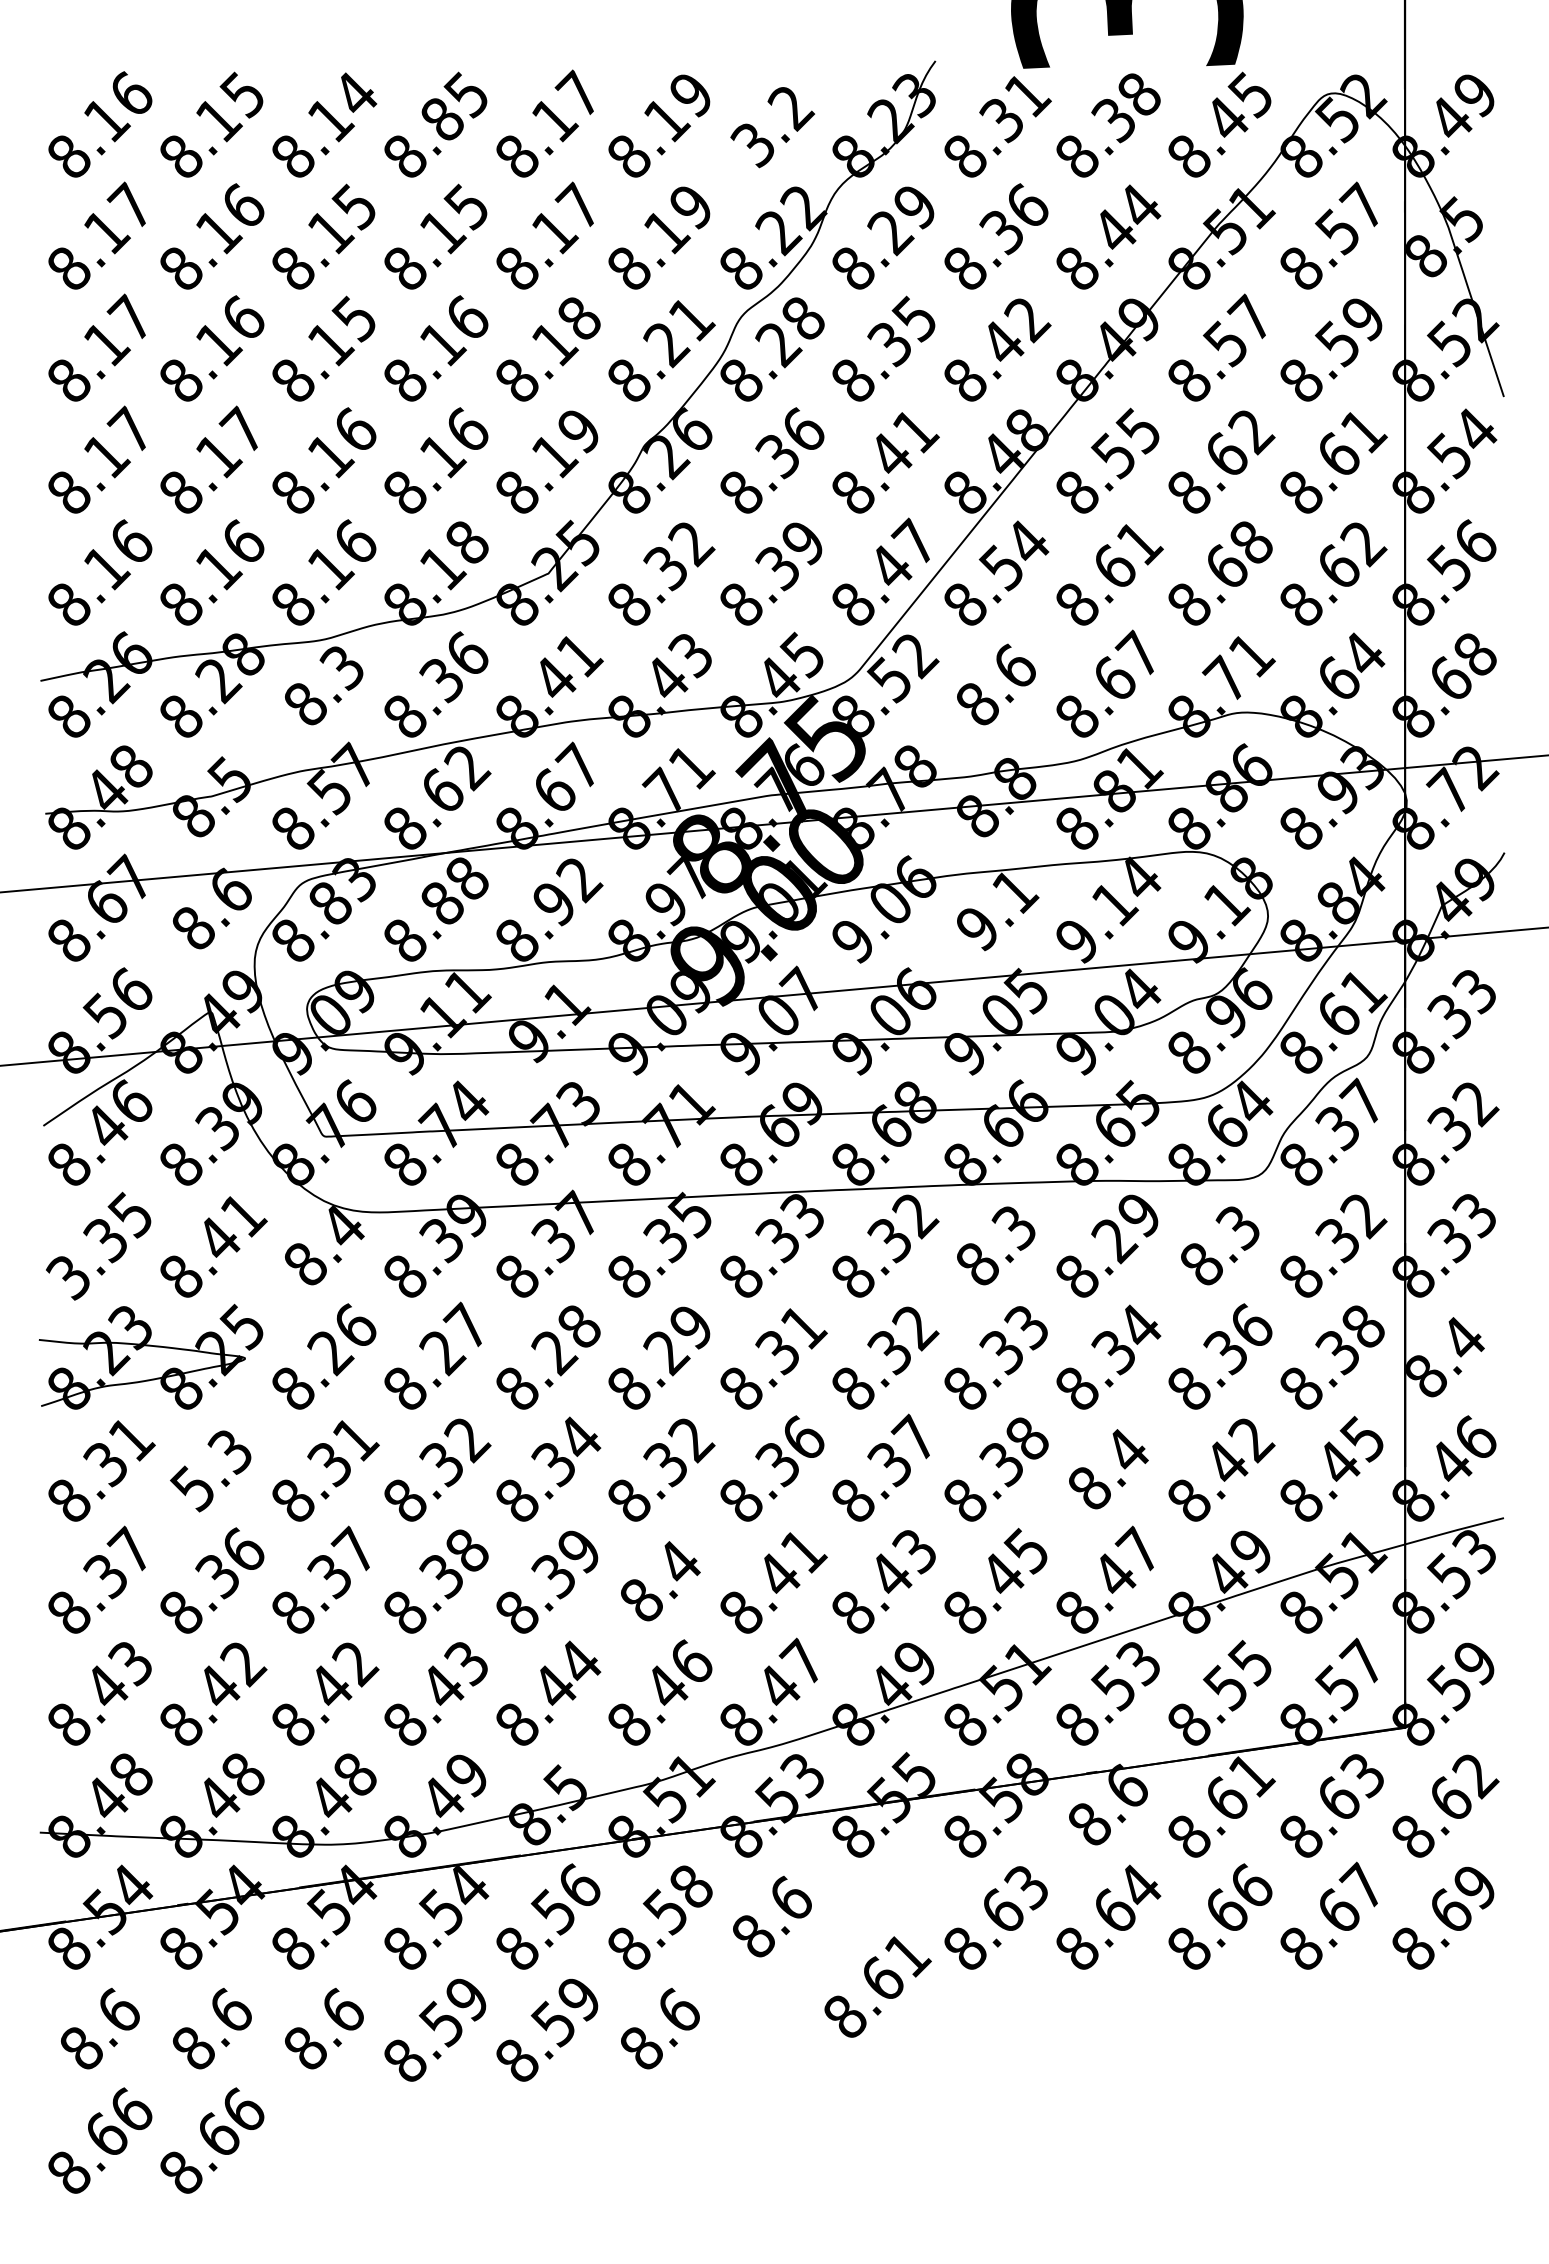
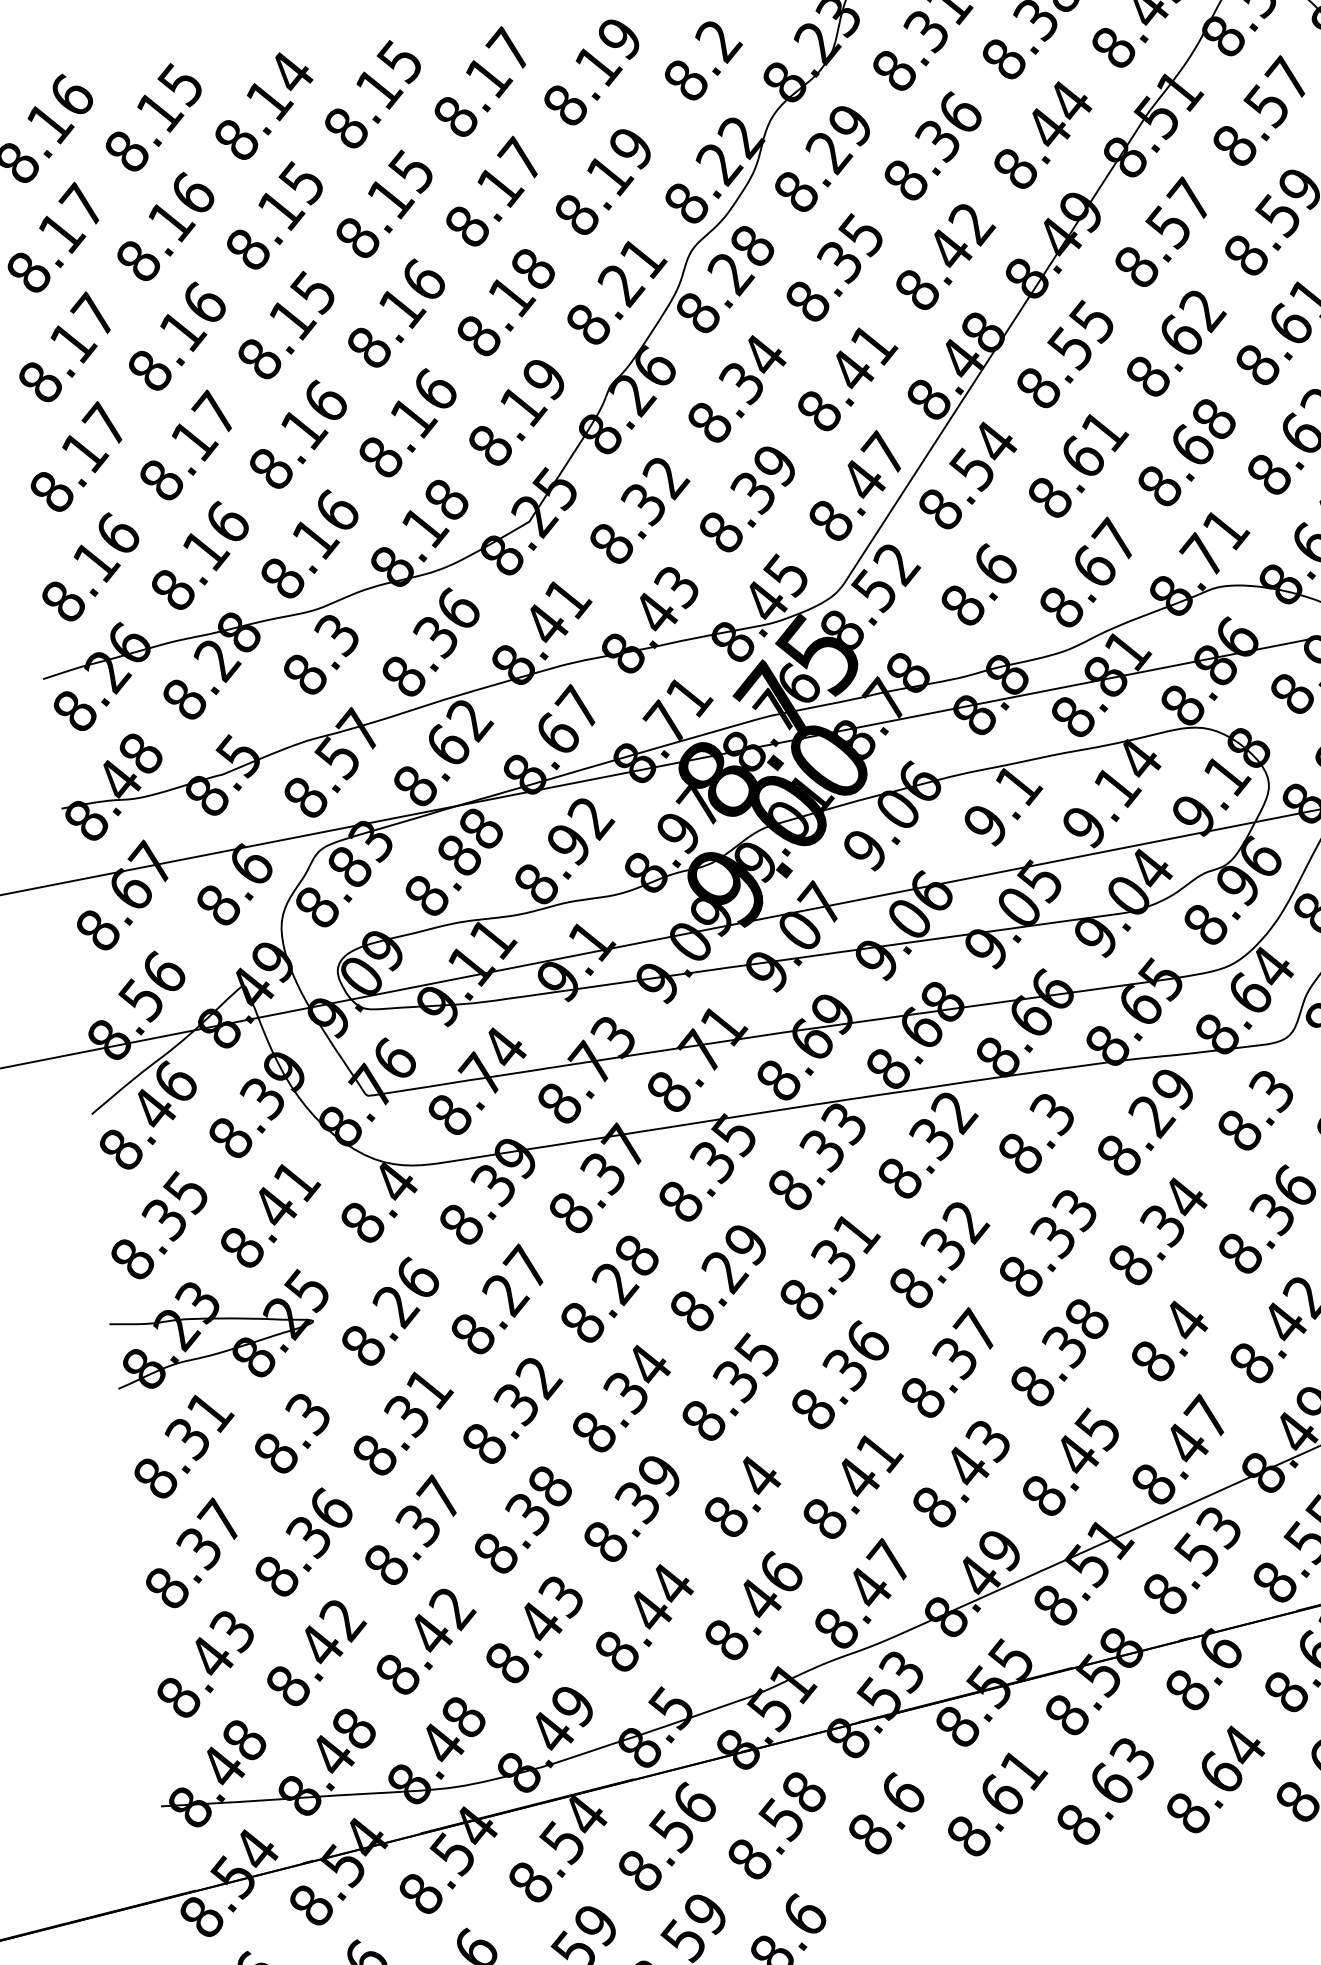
text: (443, 120) -> (379, 89), 8.85 -> 8.15
text: (752, 145) -> (684, 81), 3.2 -> 8.2
text: (804, 428) -> (764, 353), 8.36 -> 8.34
text: (68, 1277) -> (131, 1260), 3.35 -> 8.35
text: (691, 1439) -> (758, 1354), 8.32 -> 8.35
text: (192, 1488) -> (275, 1453), 5.3 -> 8.3
text: (877, 1986) -> (997, 1803), moved

